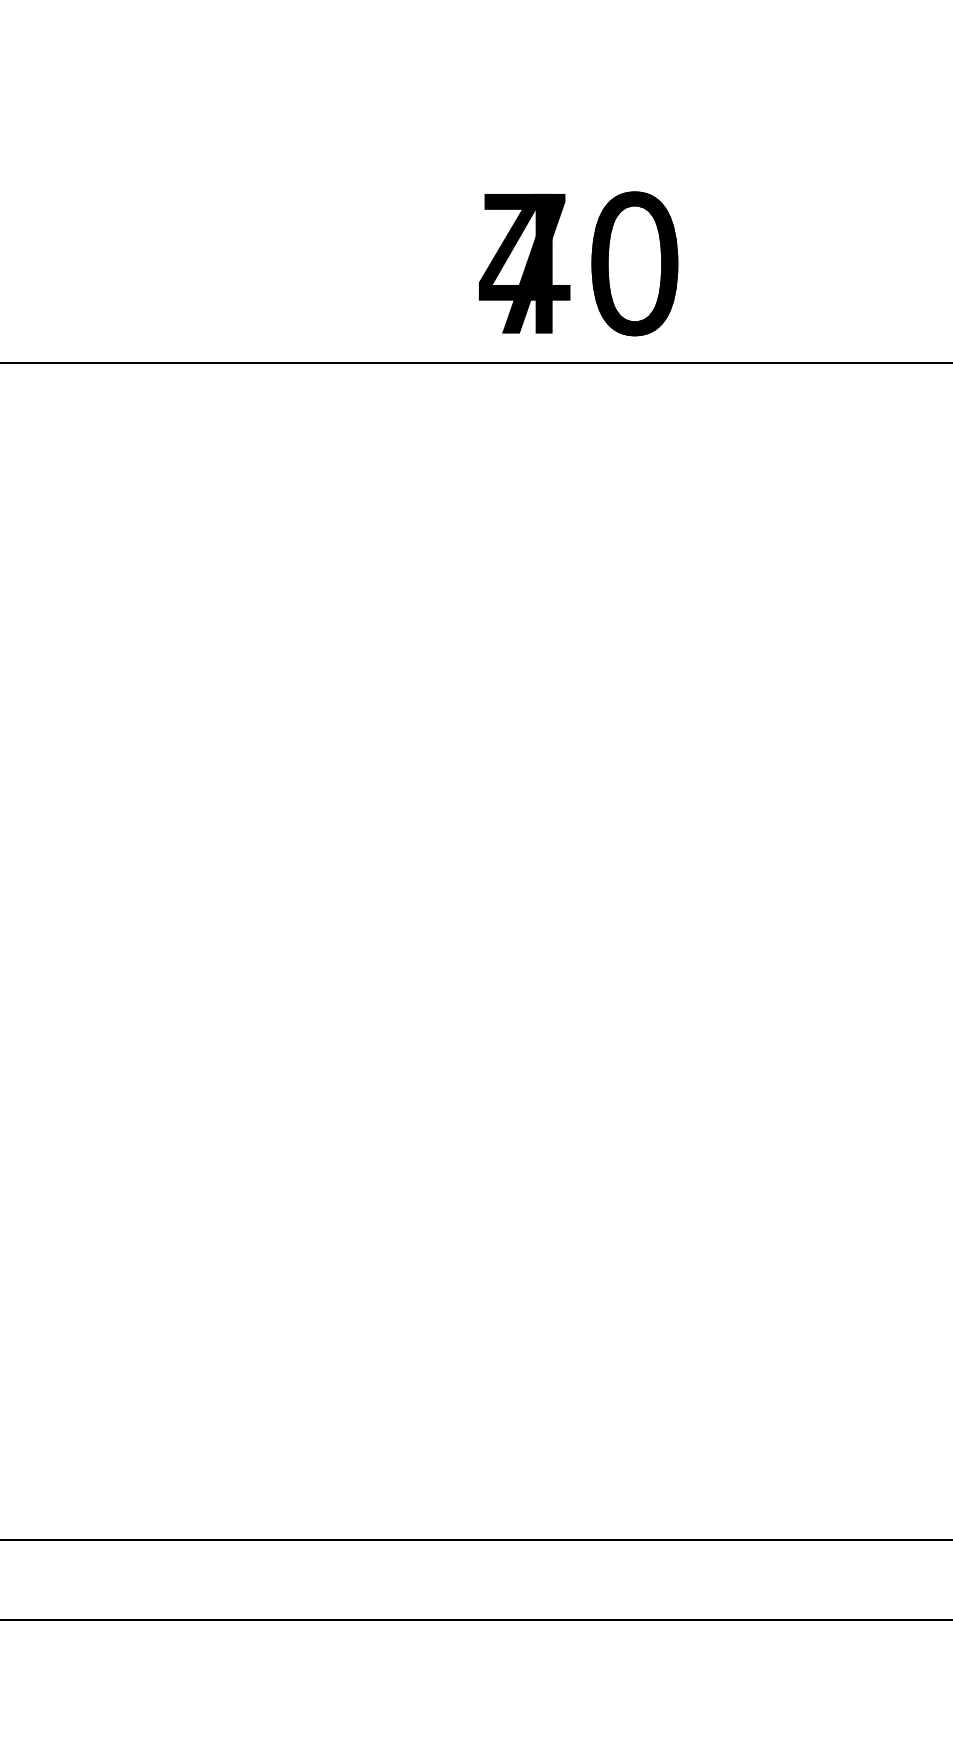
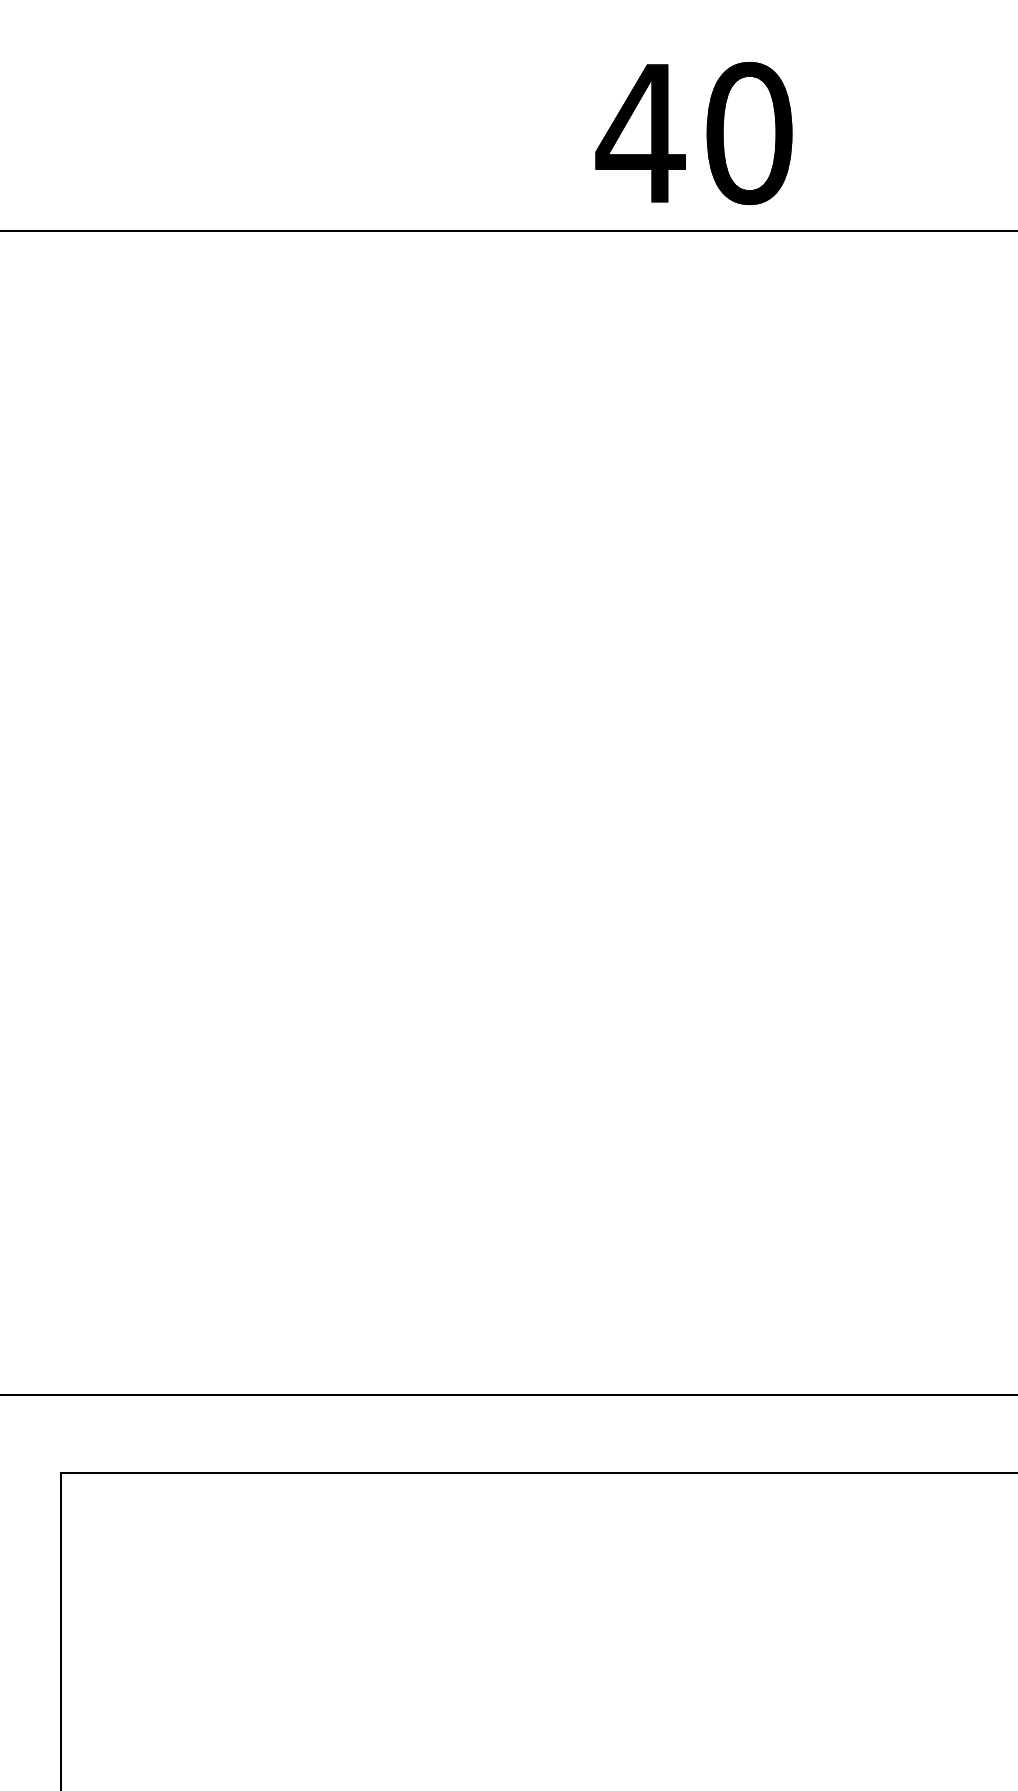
text: (524, 263) -> (640, 133), 70 -> 40

